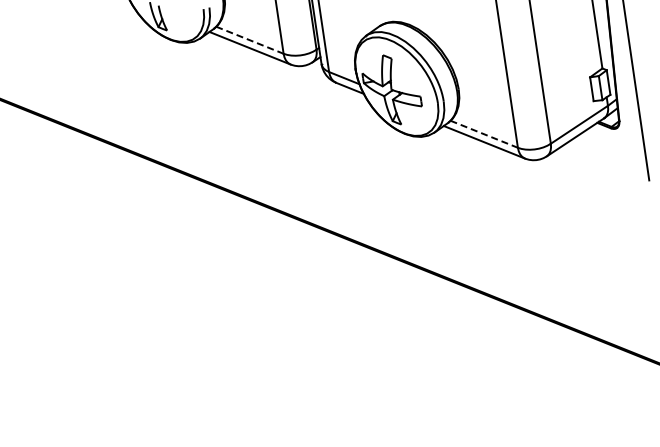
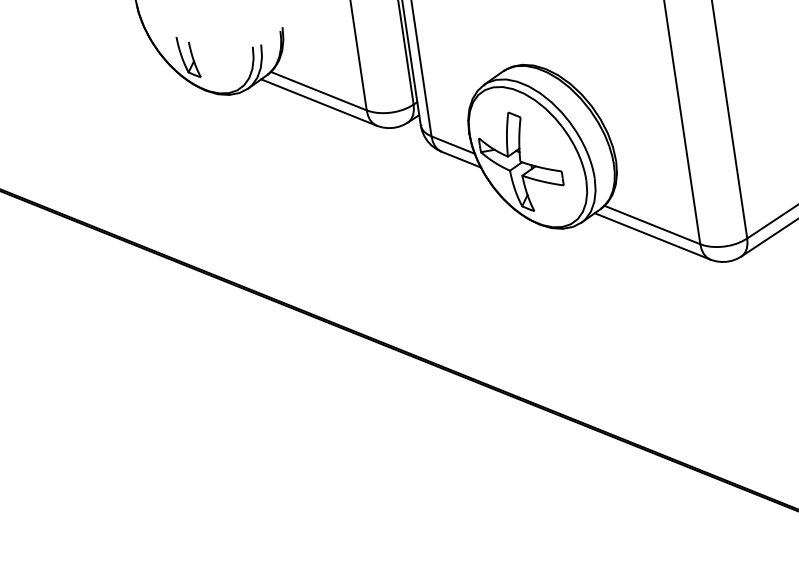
line: (250, 40) -> (319, 91), dashed -> solid
line: (484, 134) -> (652, 225), dashed -> solid

